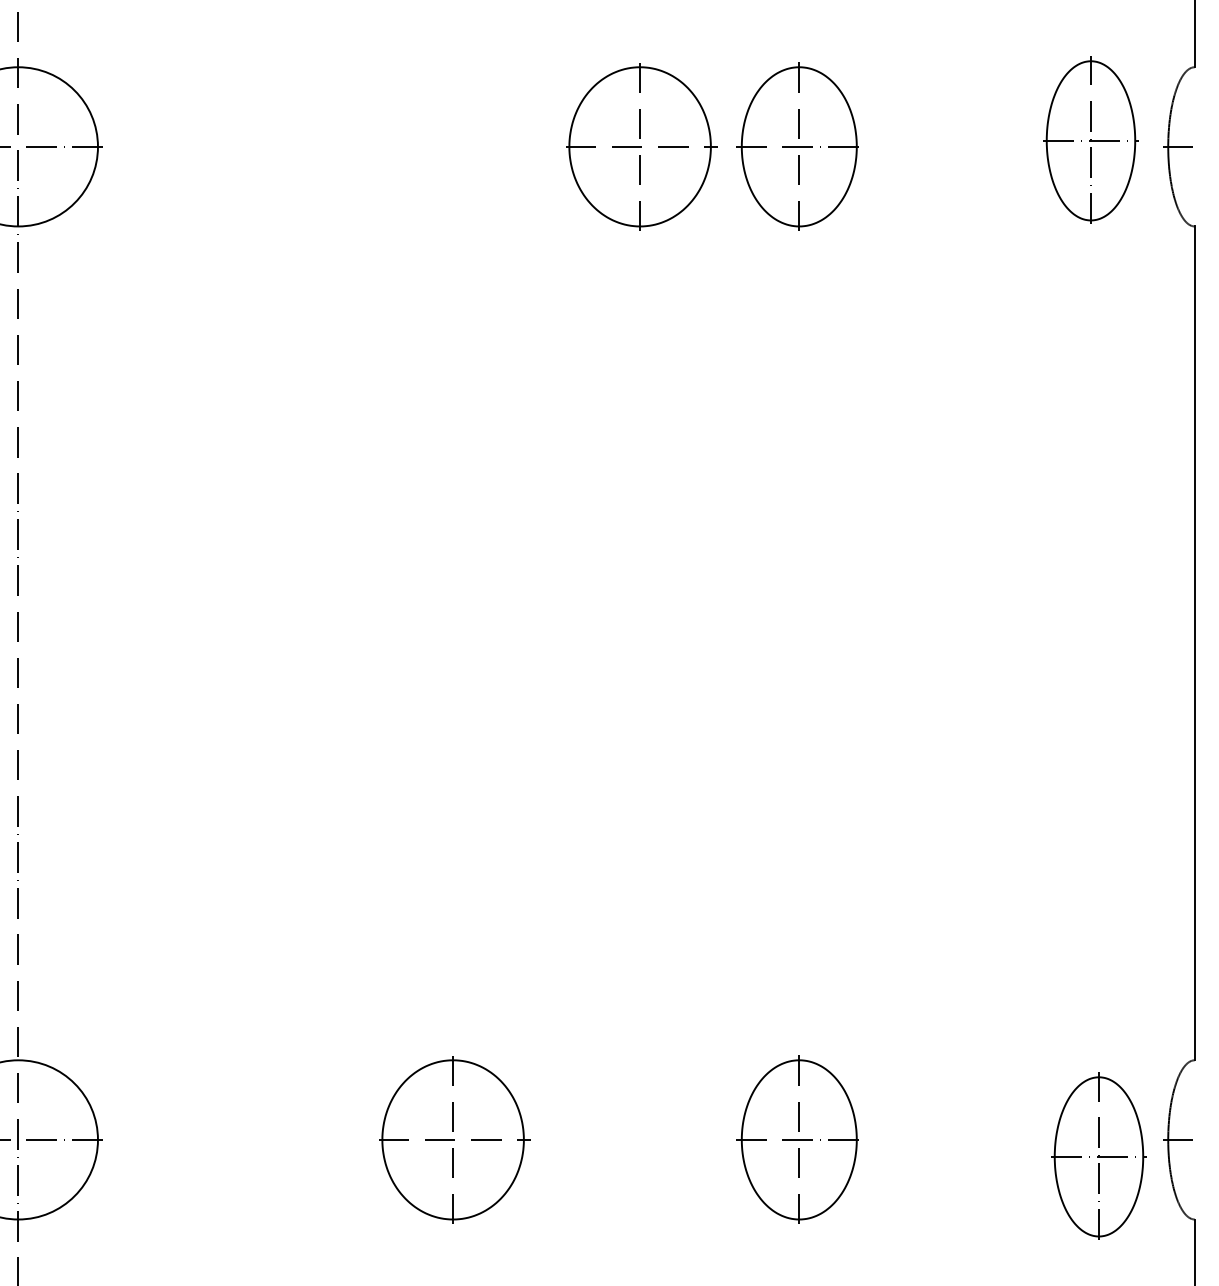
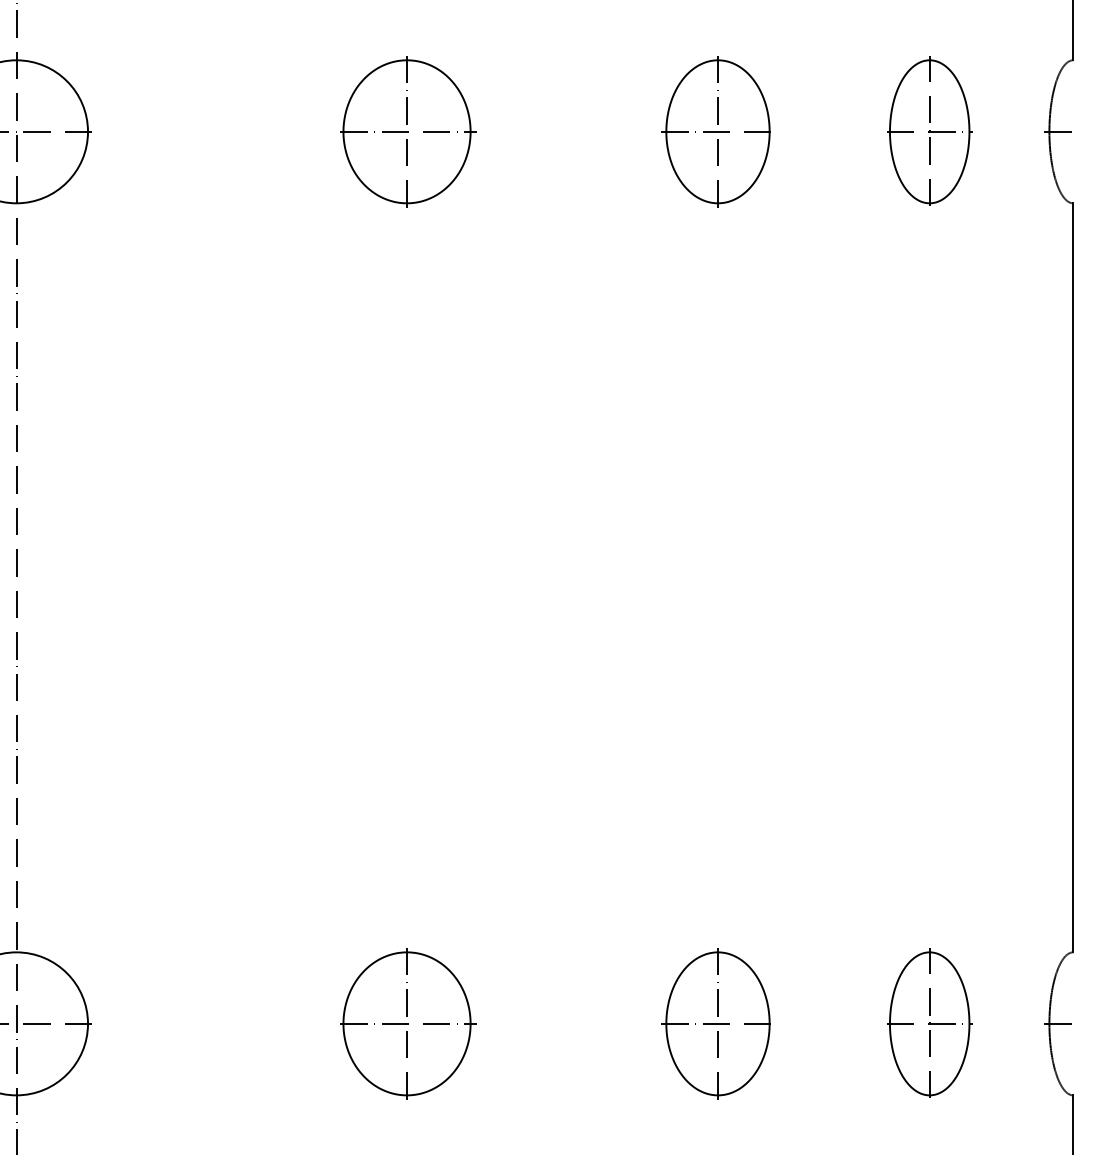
part: (1090, 139) -> (929, 130), moved
part: (641, 146) -> (408, 131), moved
part: (1098, 1155) -> (929, 1022), moved

